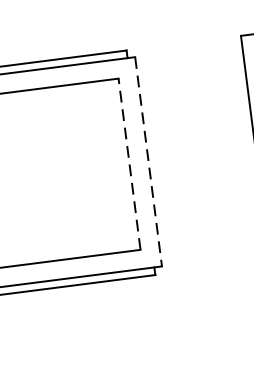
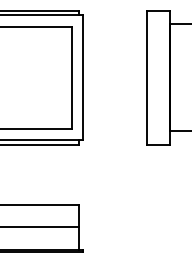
line: (148, 161) -> (83, 77), dashed -> solid
line: (128, 163) -> (71, 77), dashed -> solid

